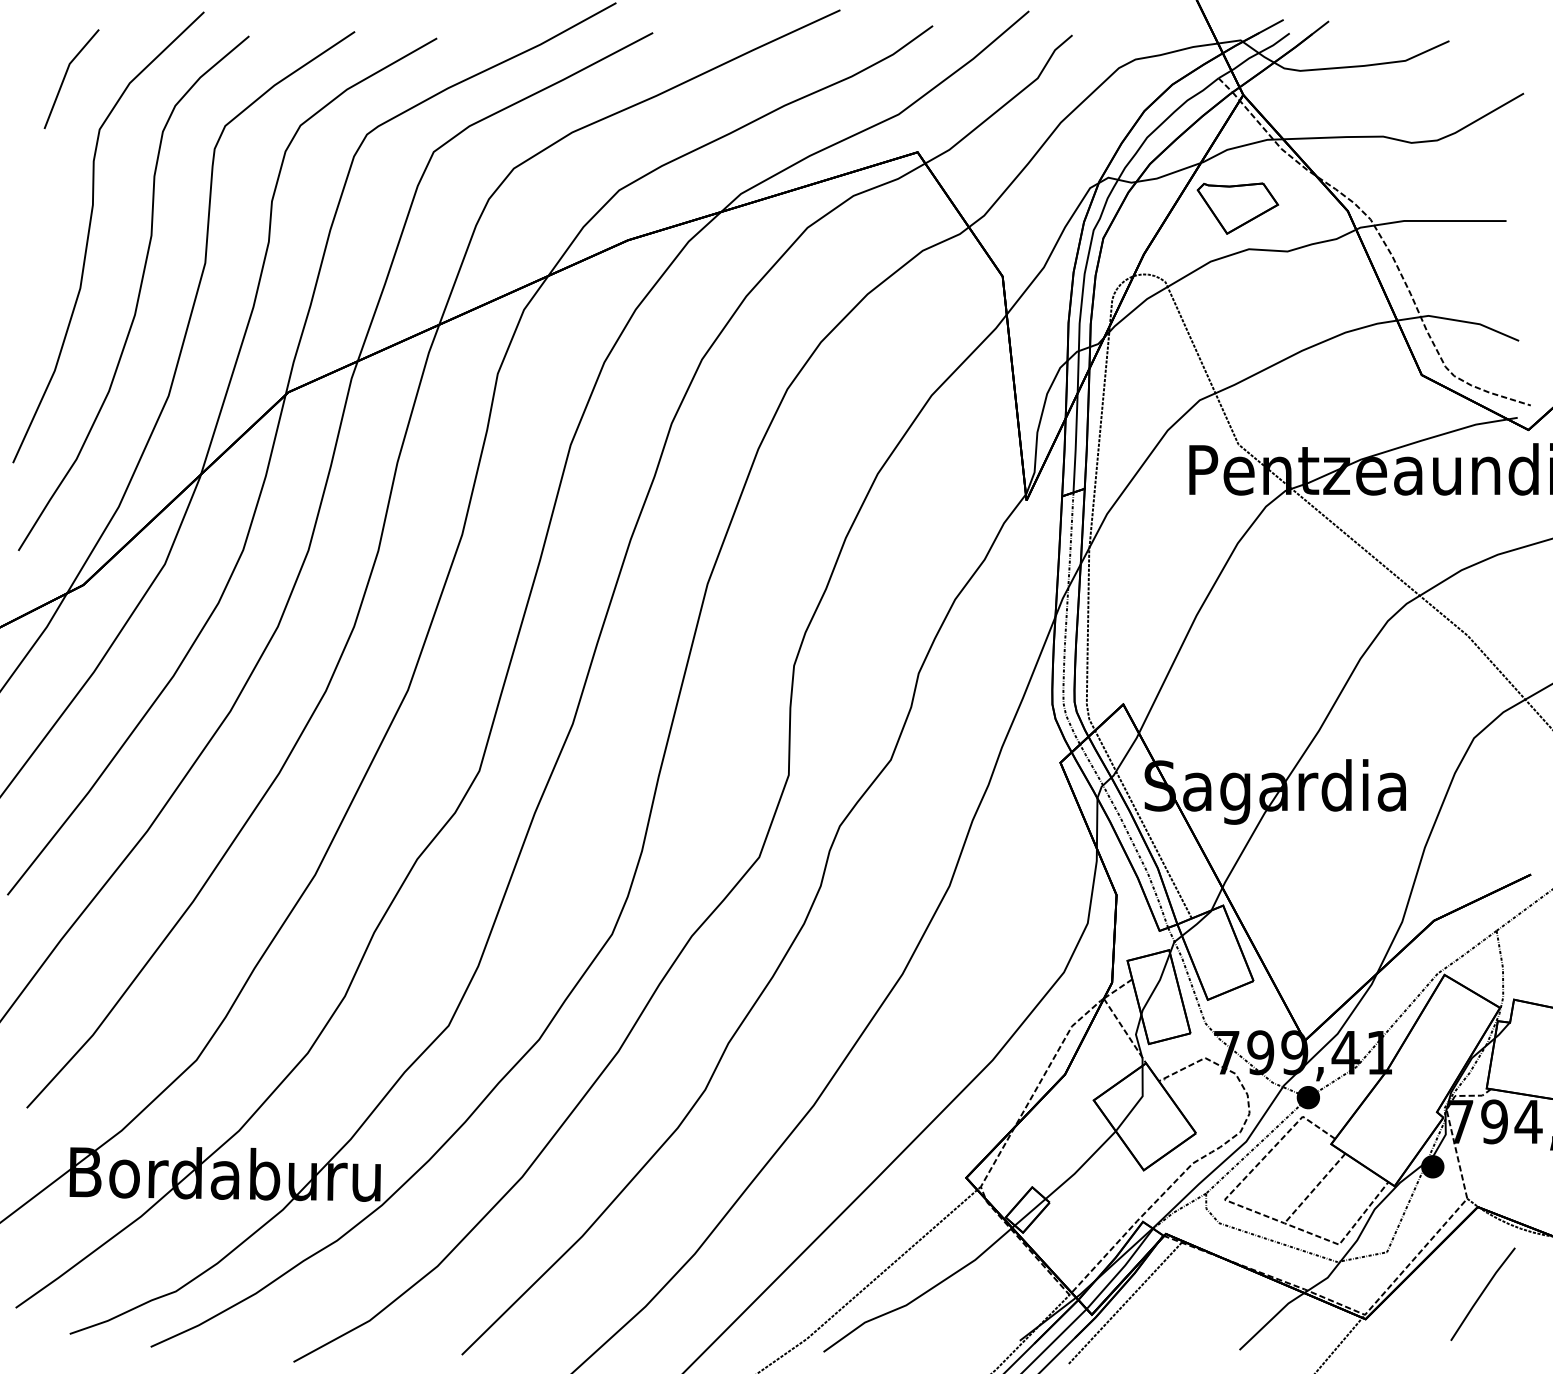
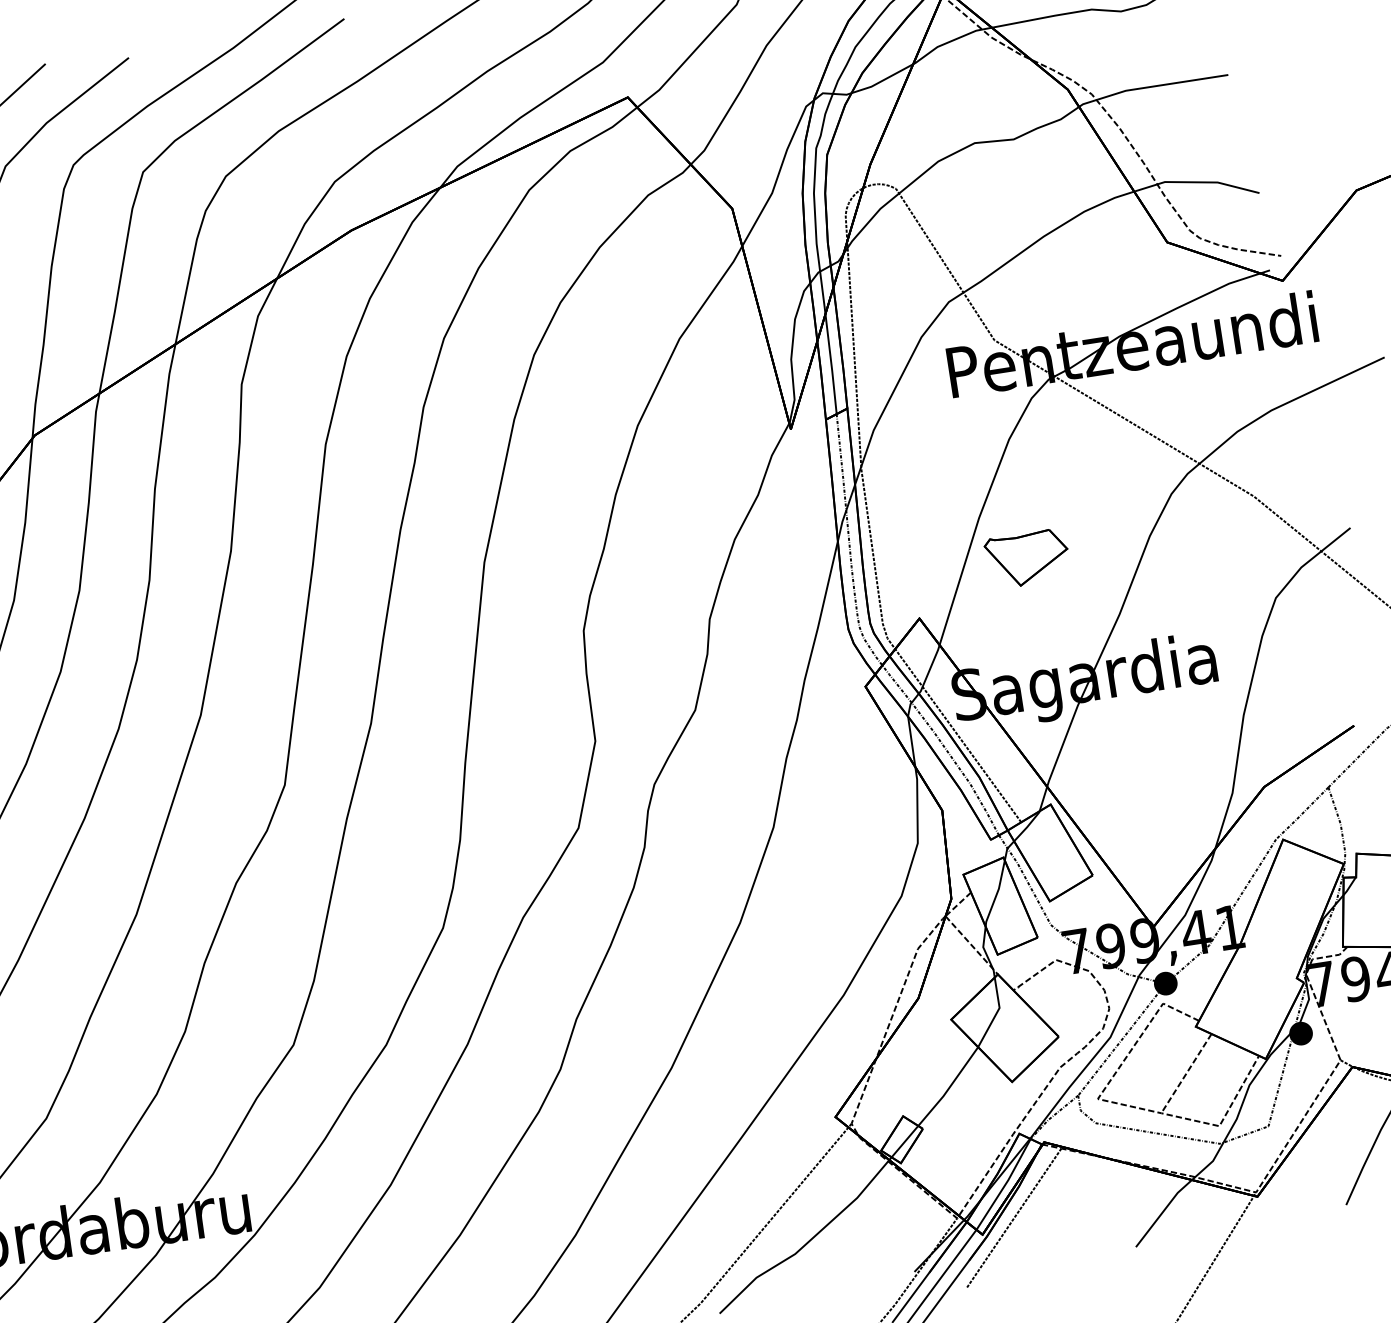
part: (1237, 208) -> (1027, 558), moved

